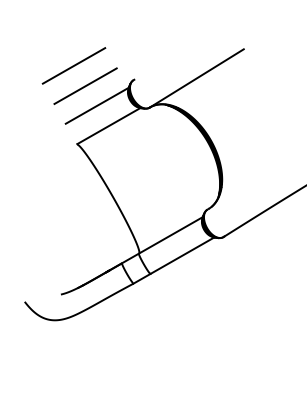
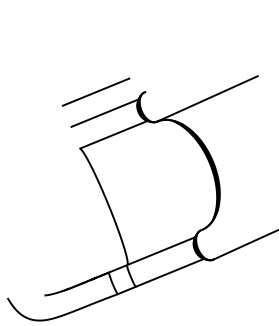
line: (73, 65) -> (86, 70), removed

